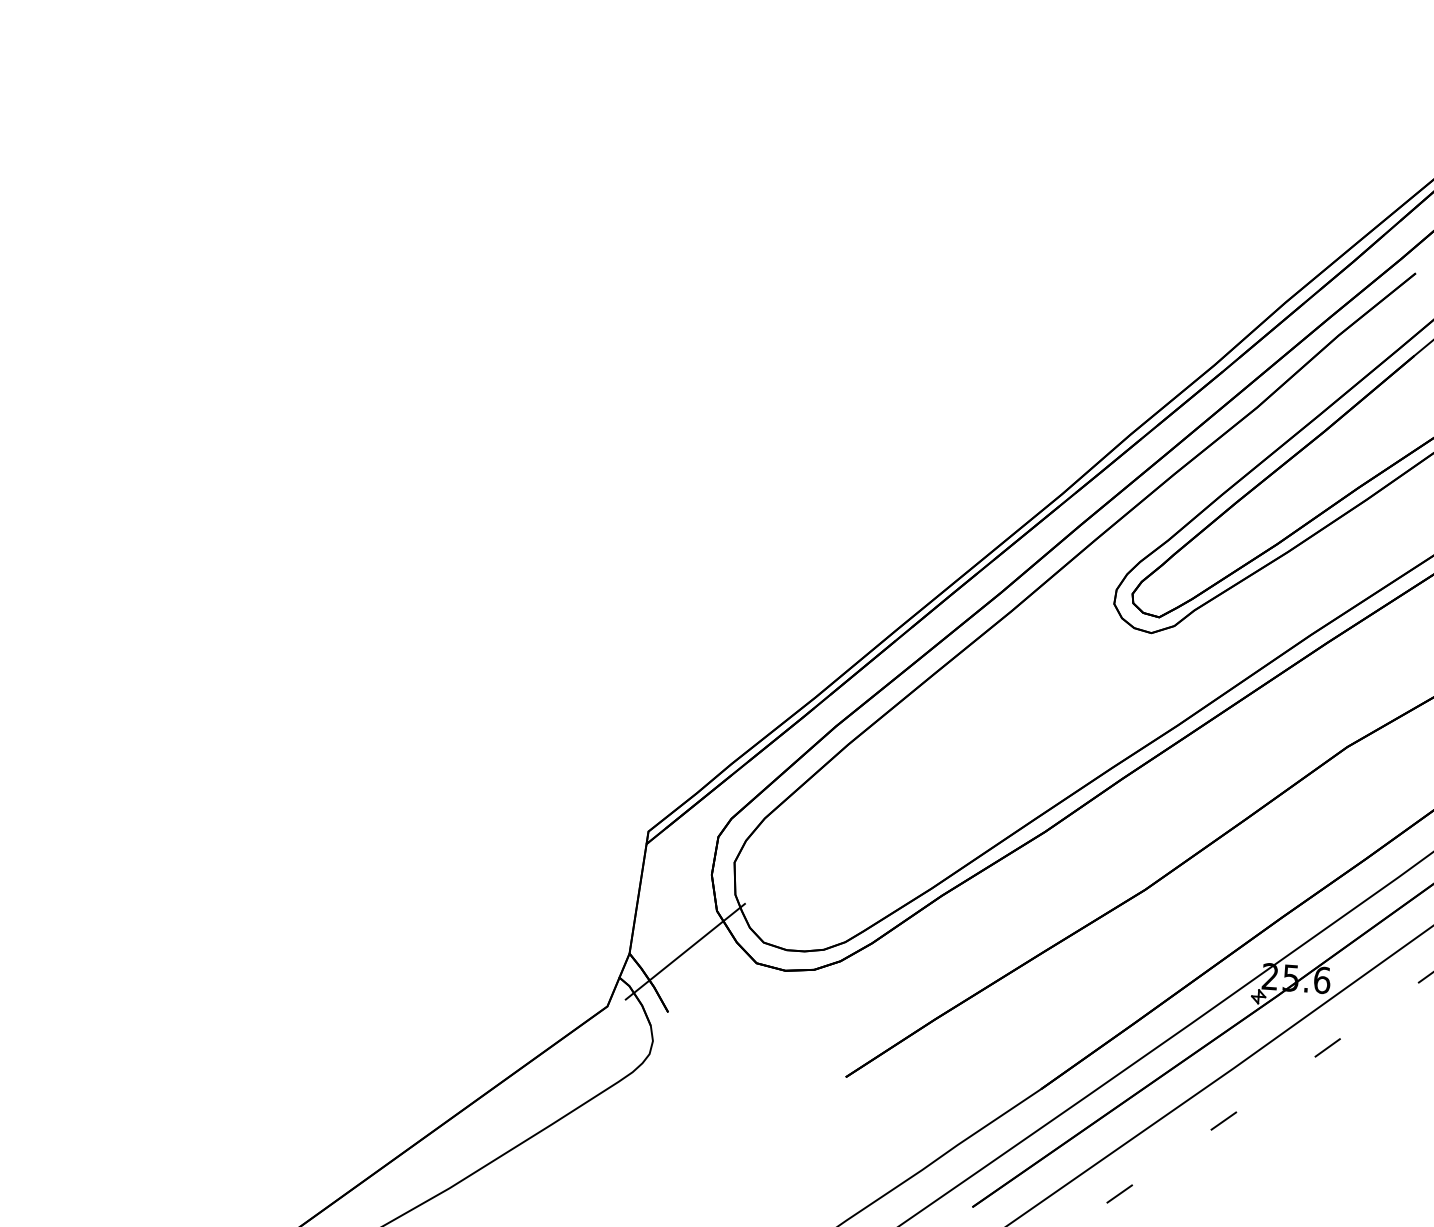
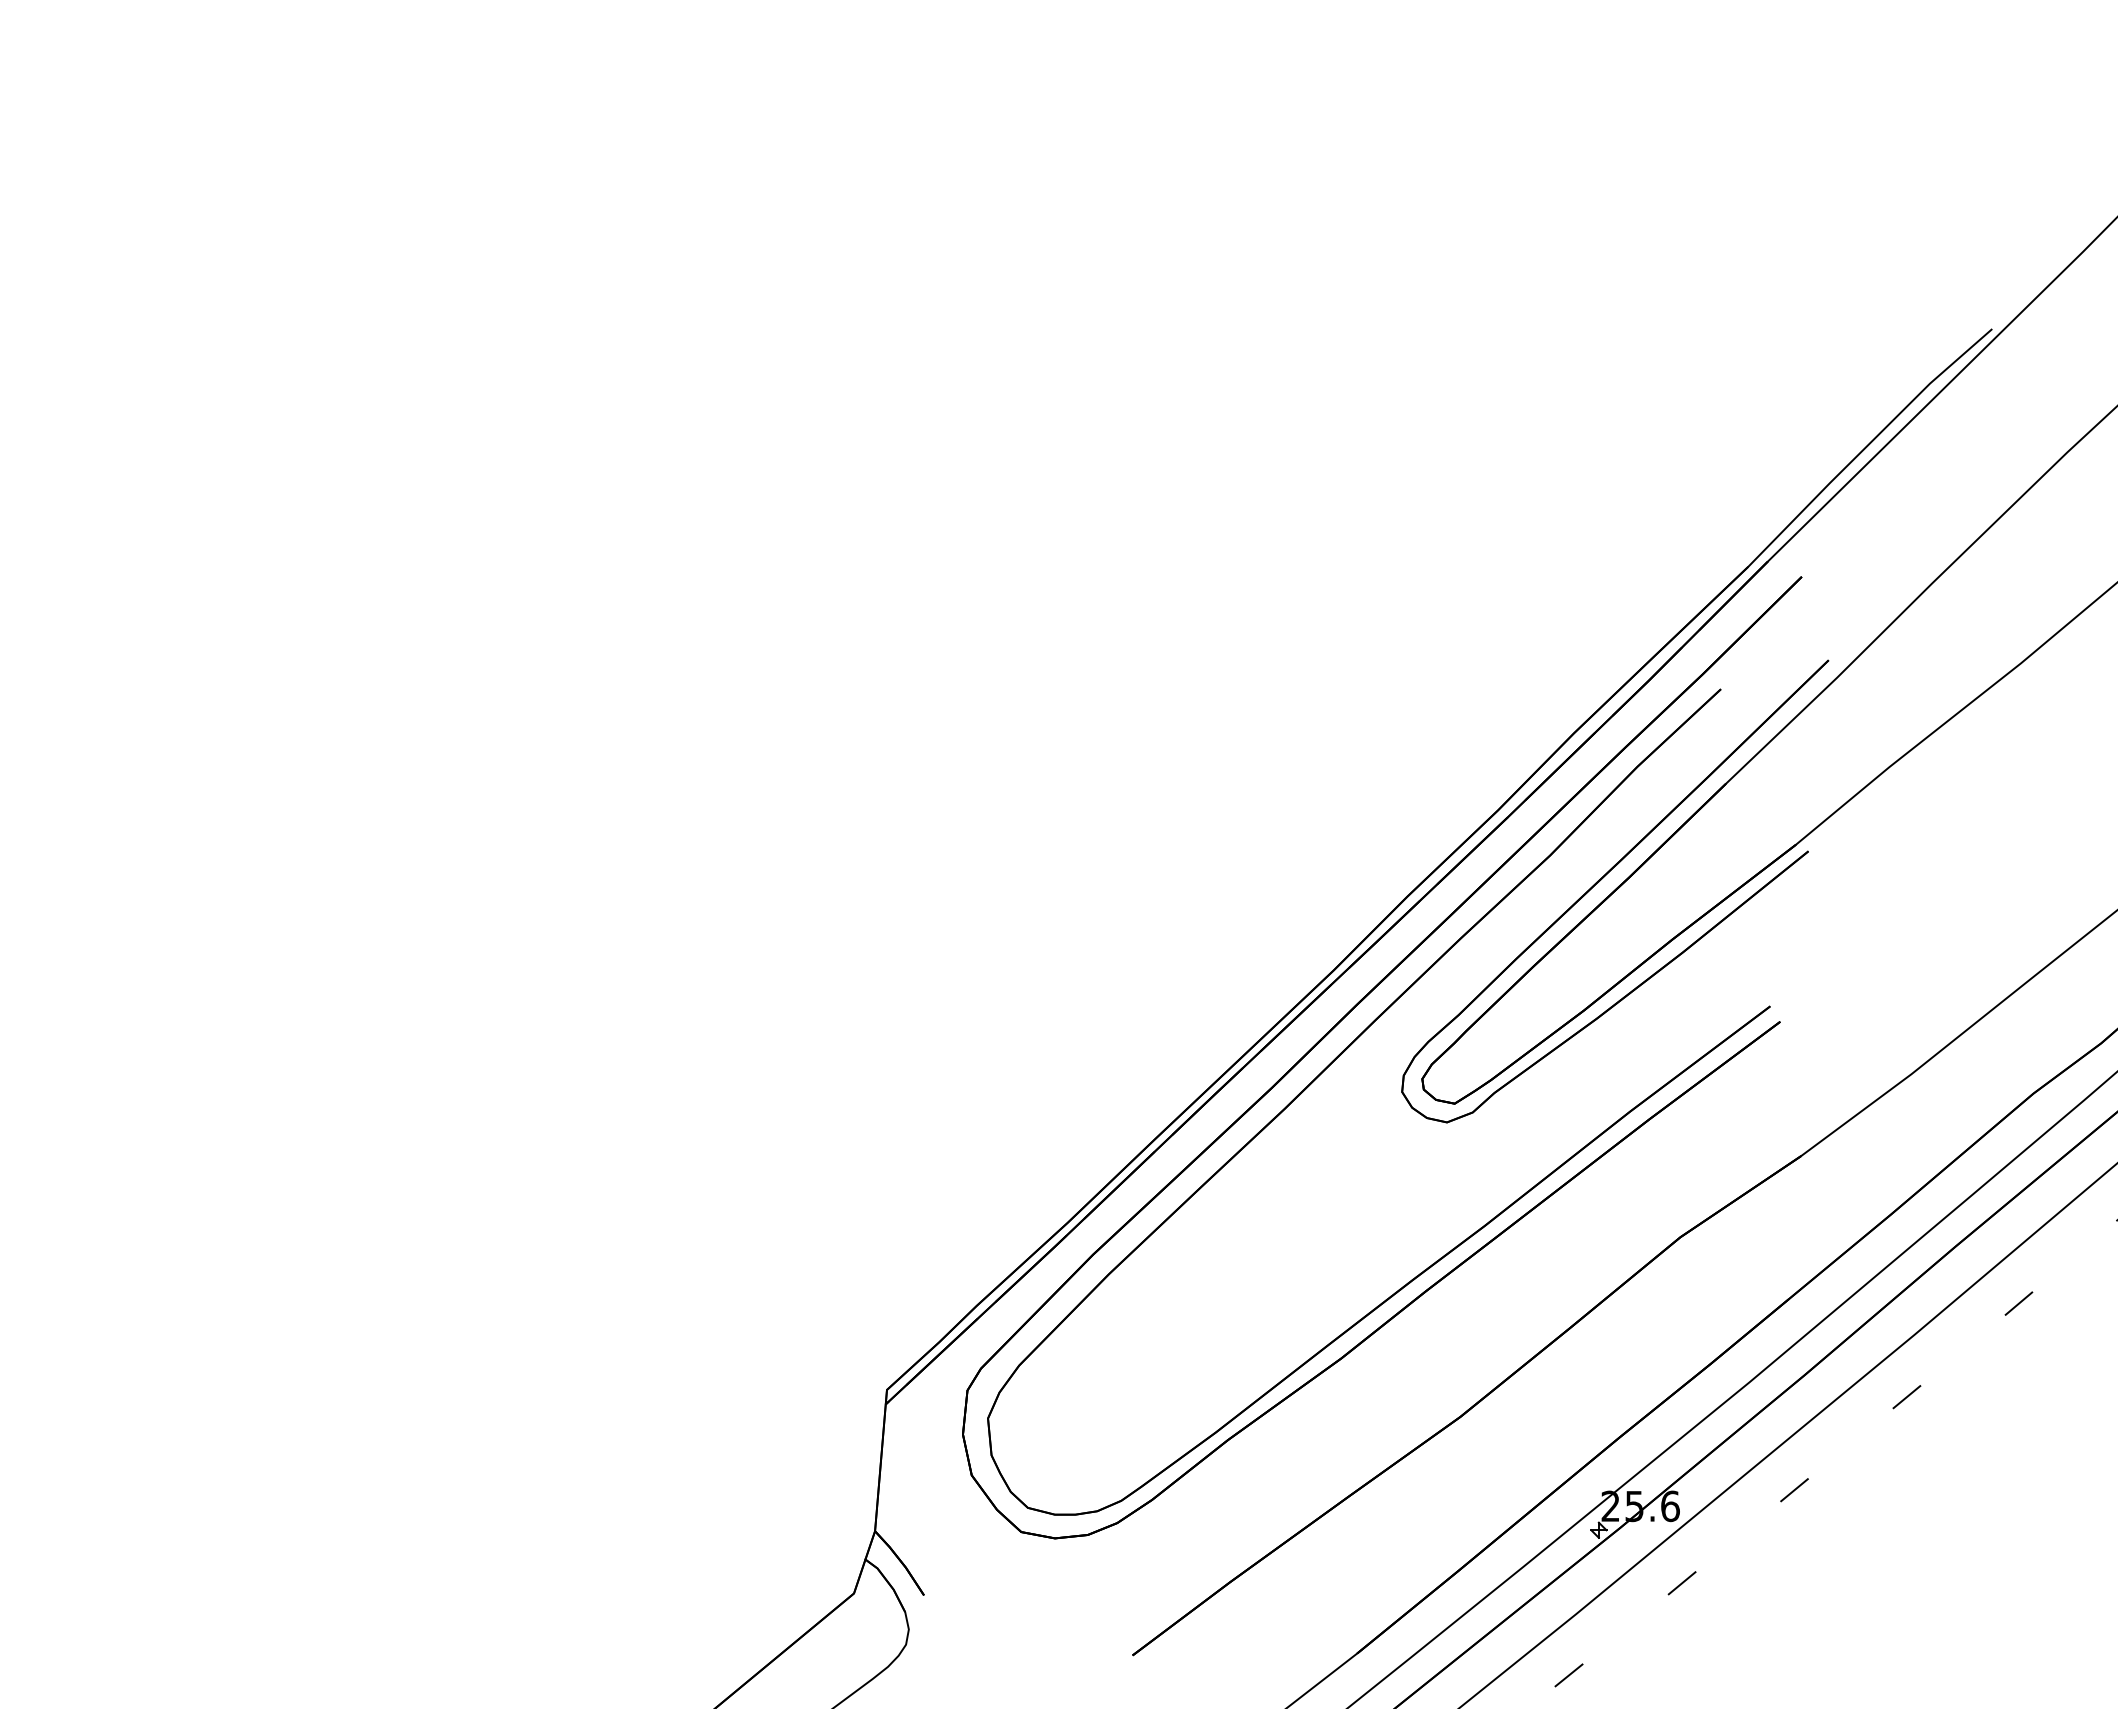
line: (685, 951) -> (938, 1524), removed

